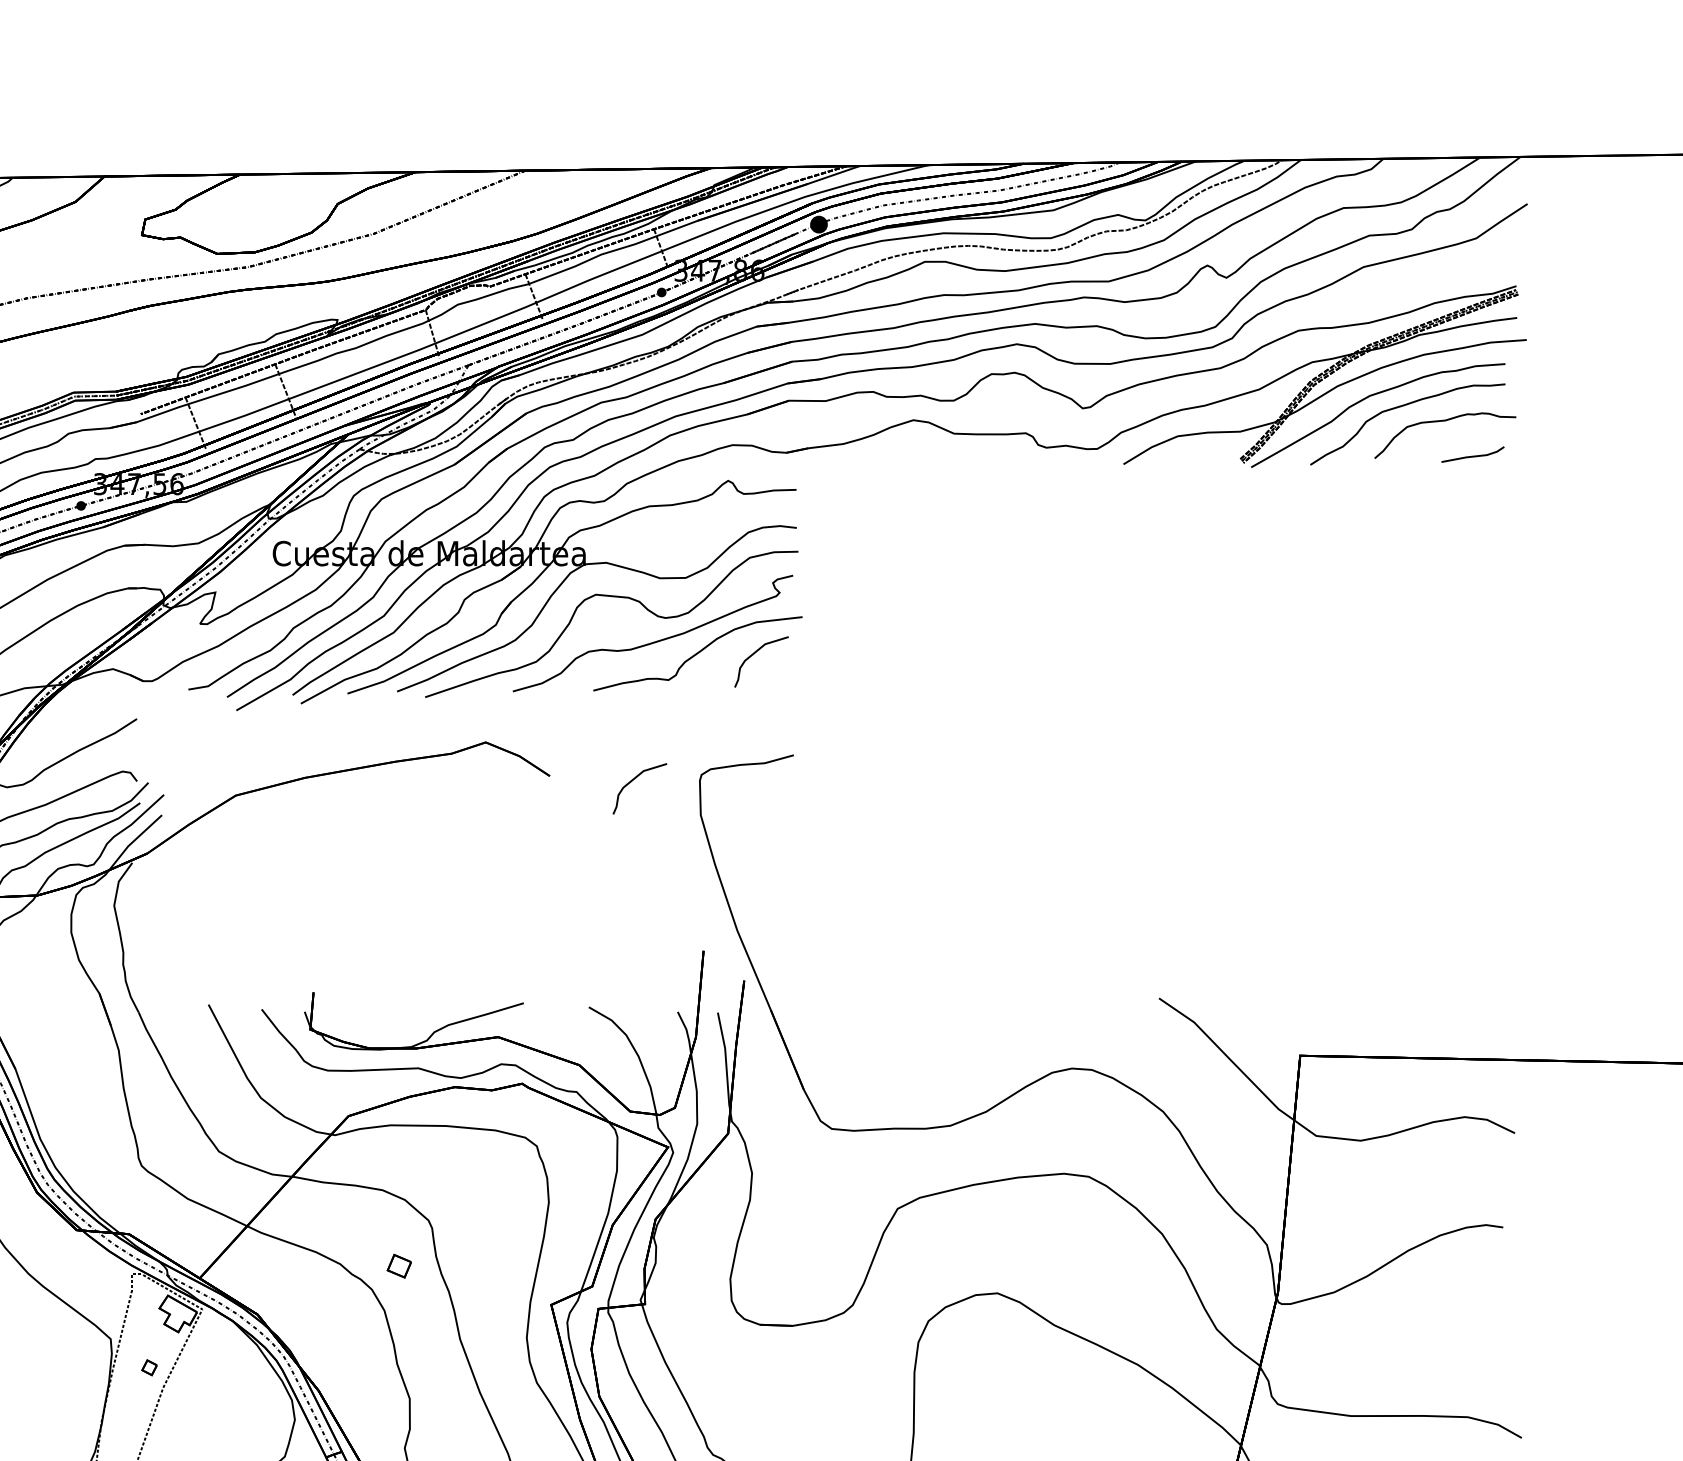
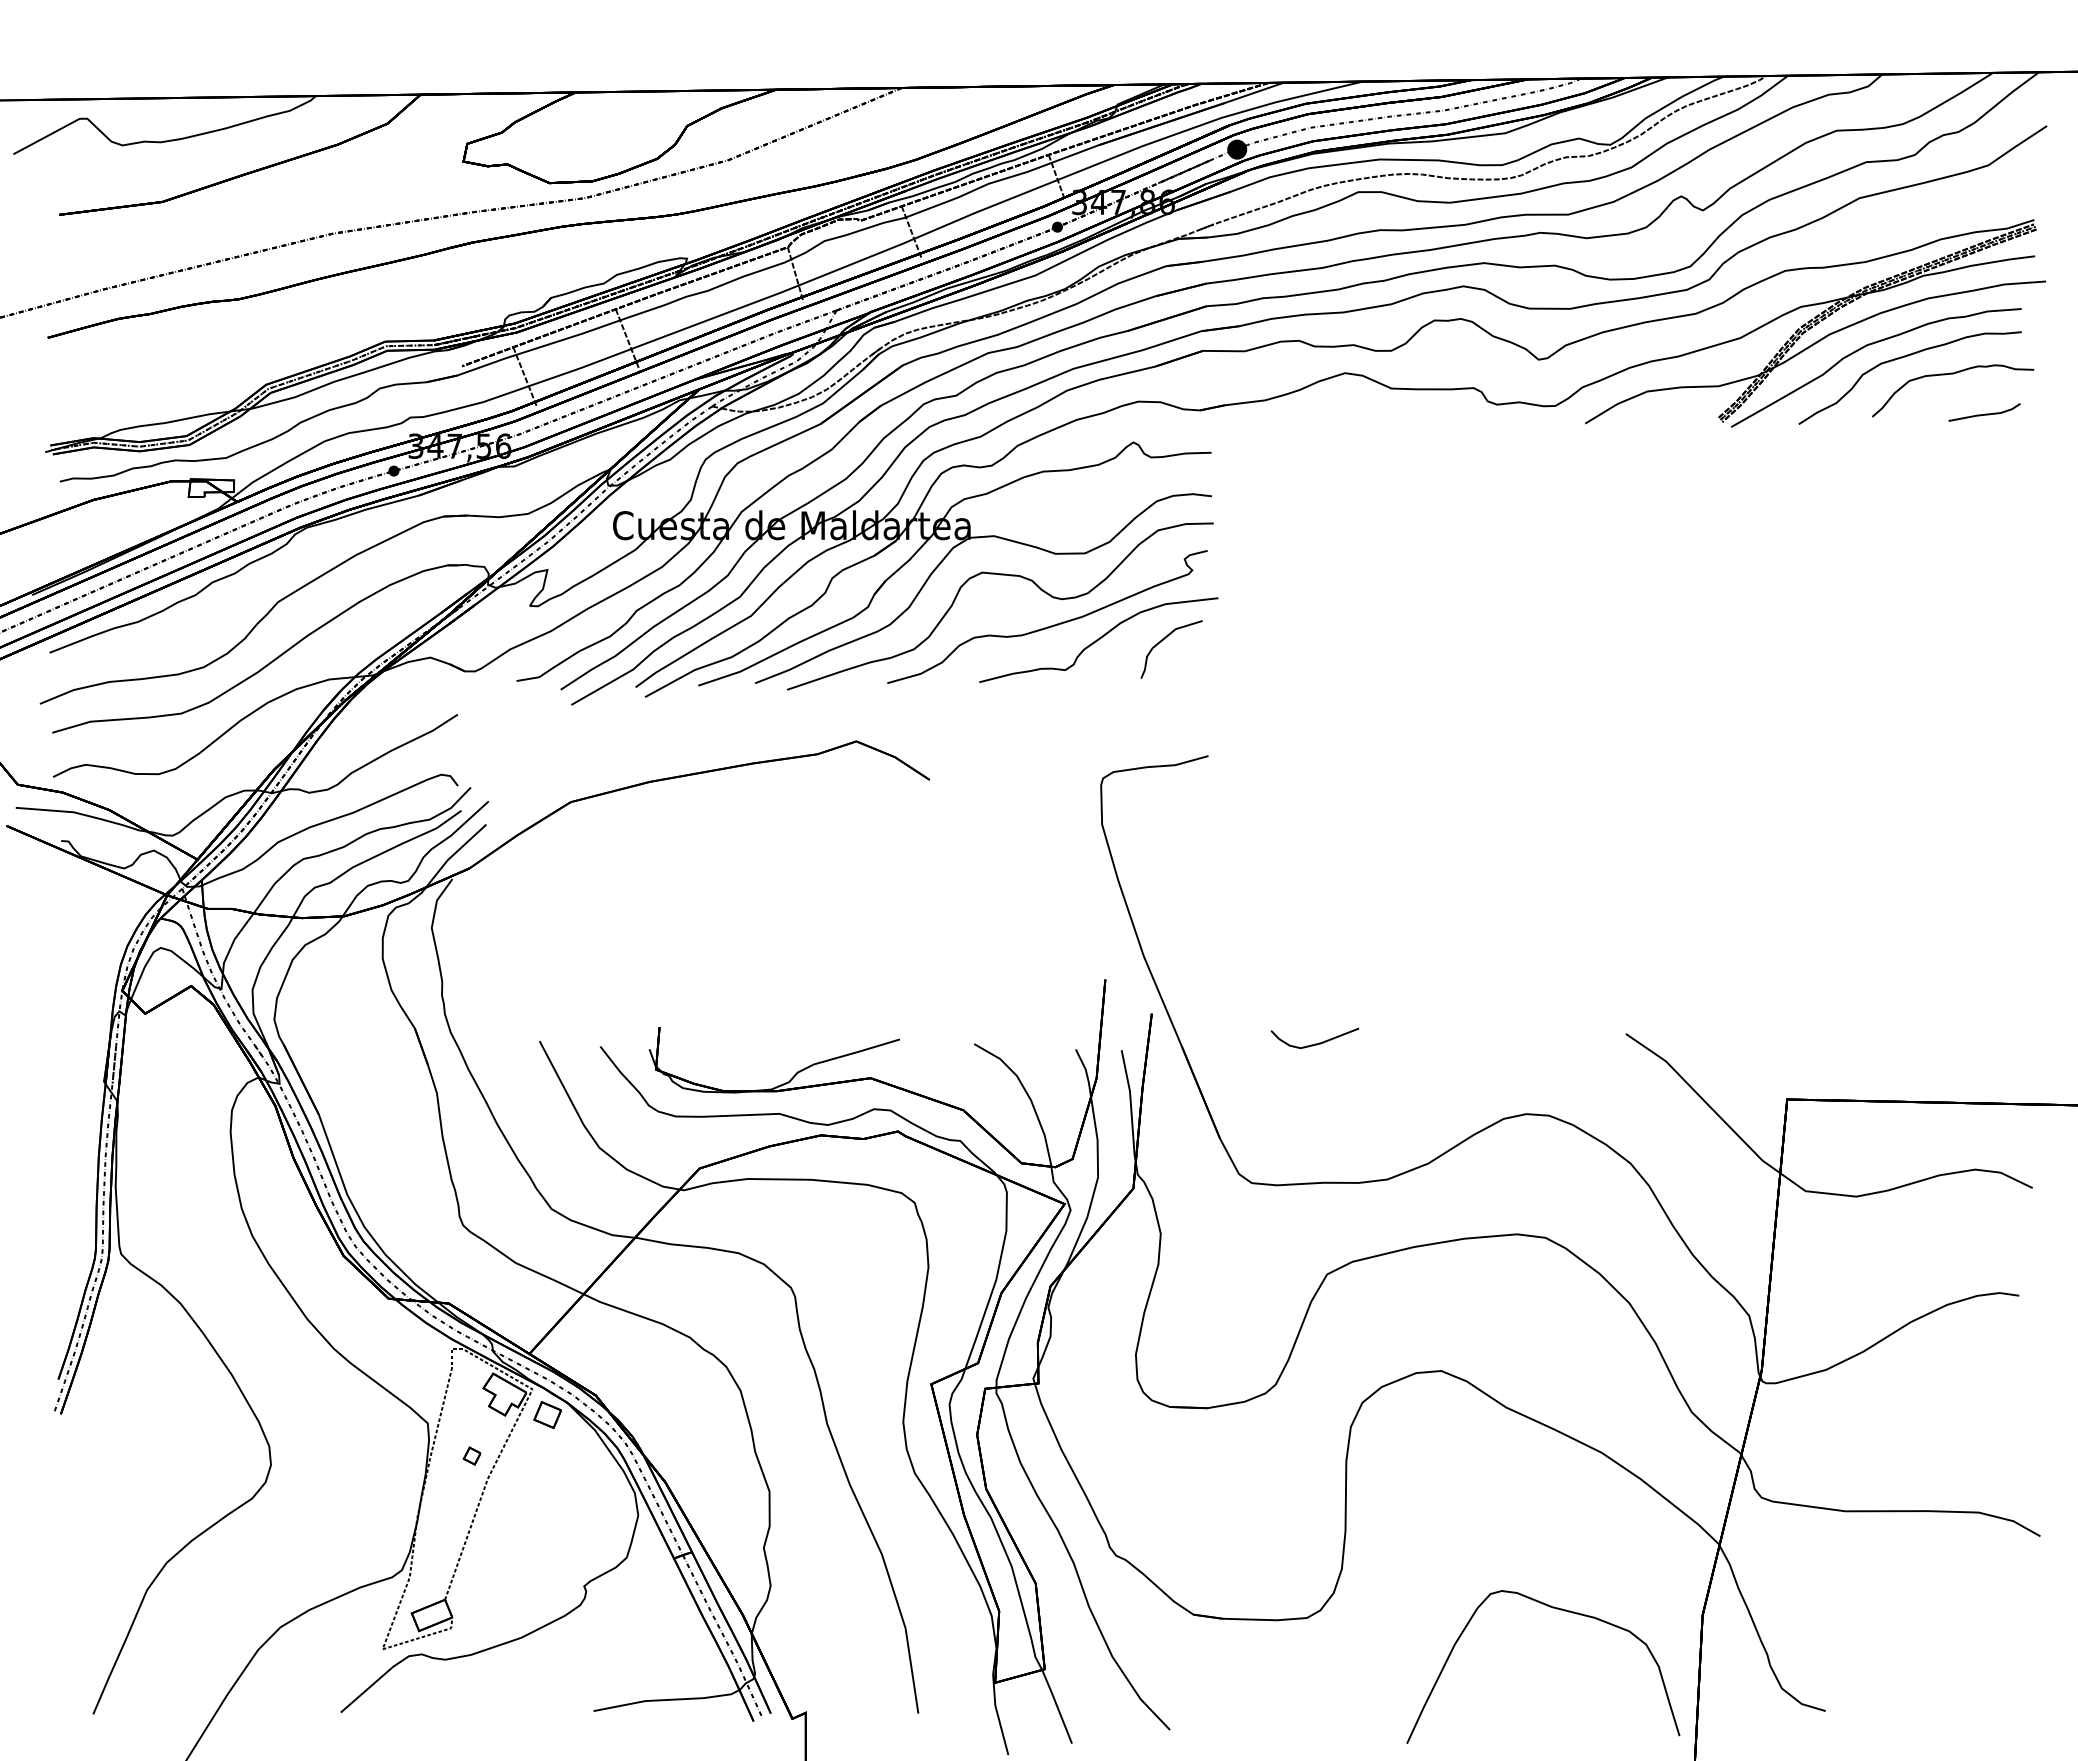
curve: (632, 781) -> (1024, 785), removed
curve: (887, 1006) -> (1315, 1043), added
part: (399, 1265) -> (547, 1414), moved

